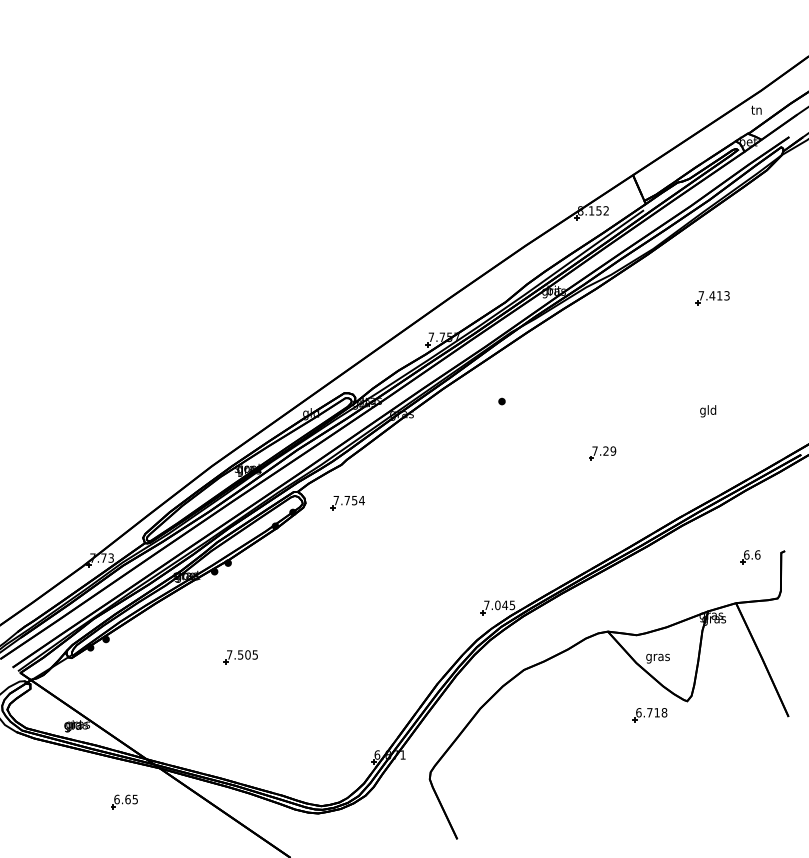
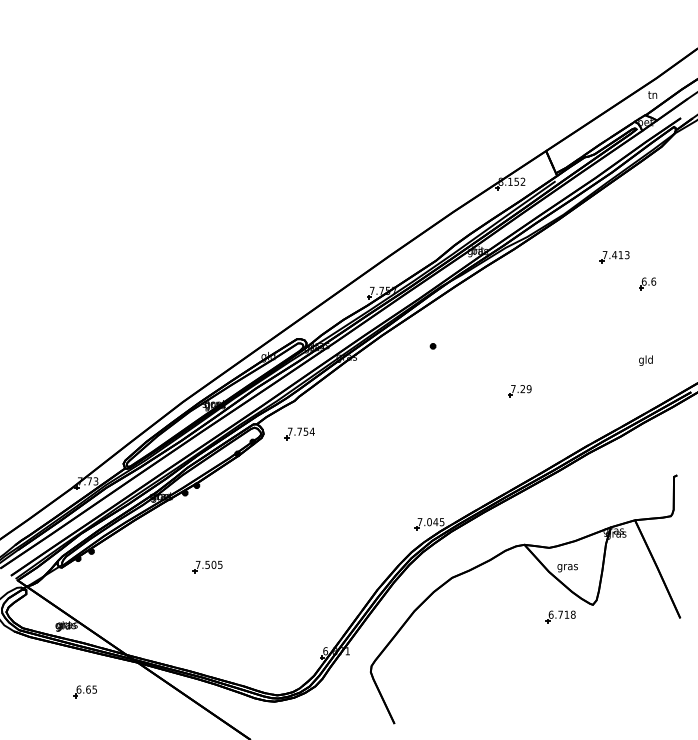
text: (707, 411) -> (645, 360), moved
part: (750, 557) -> (647, 283), moved
part: (123, 801) -> (84, 691), moved

